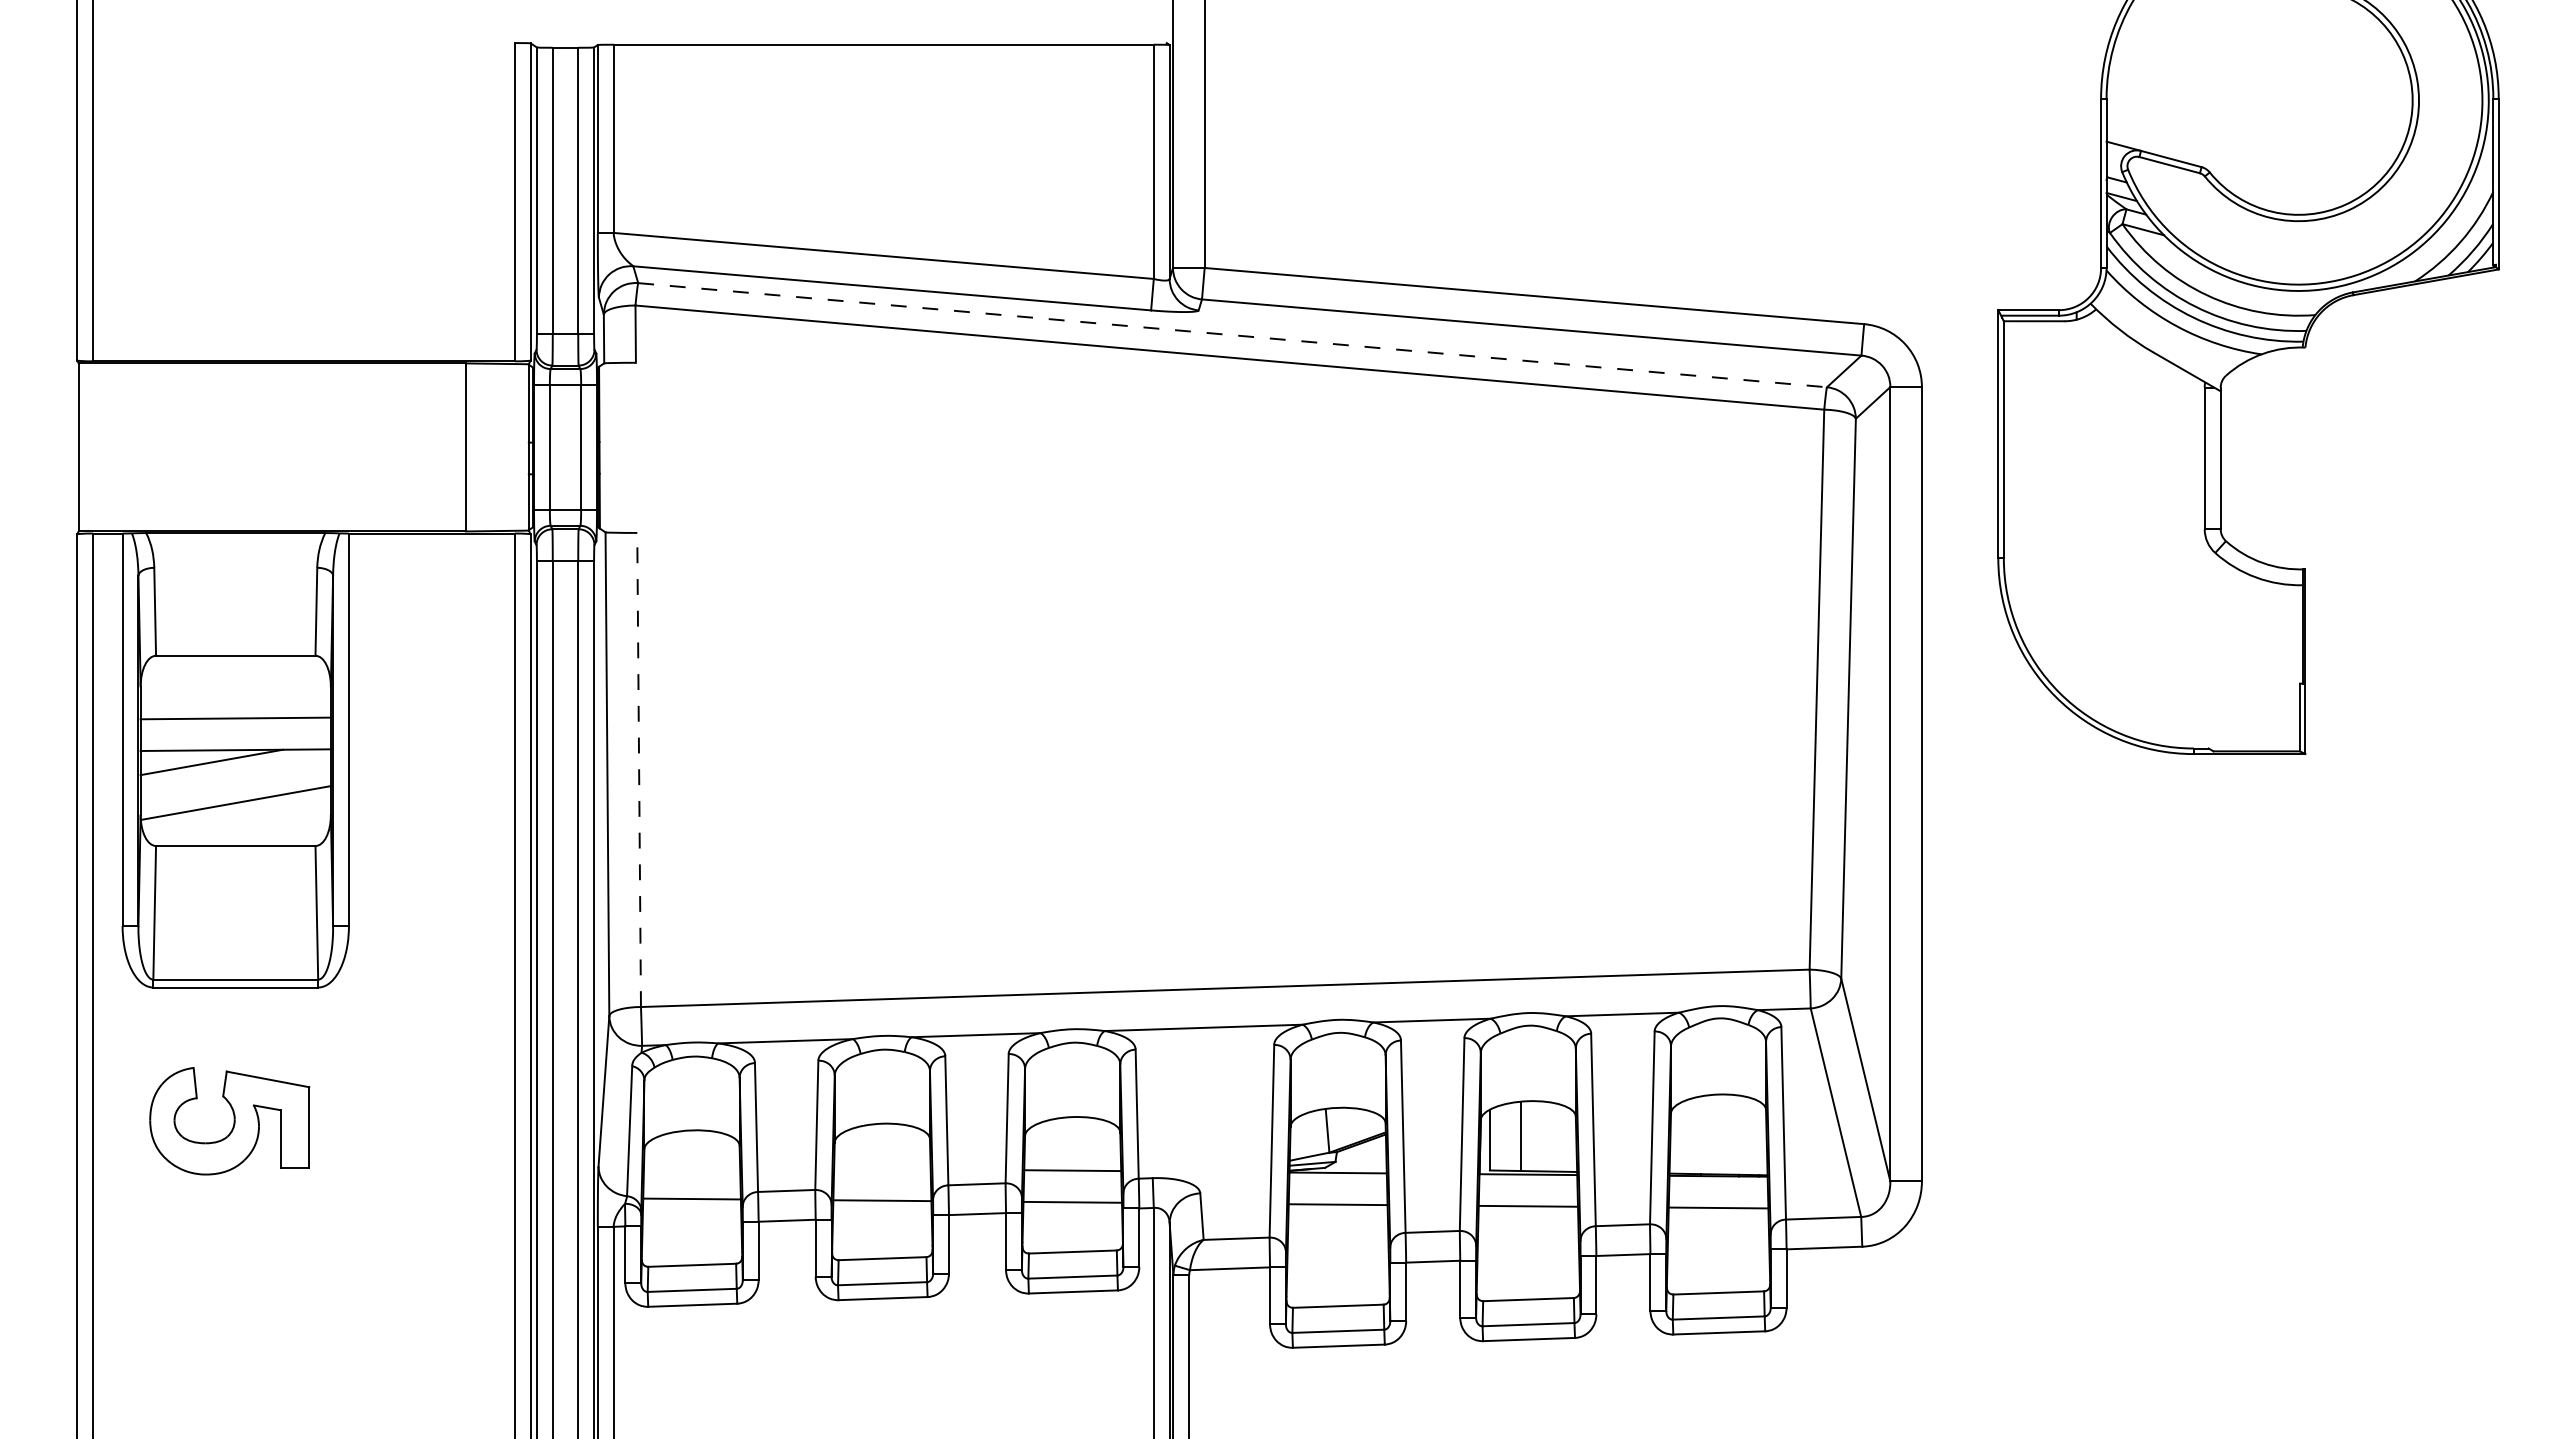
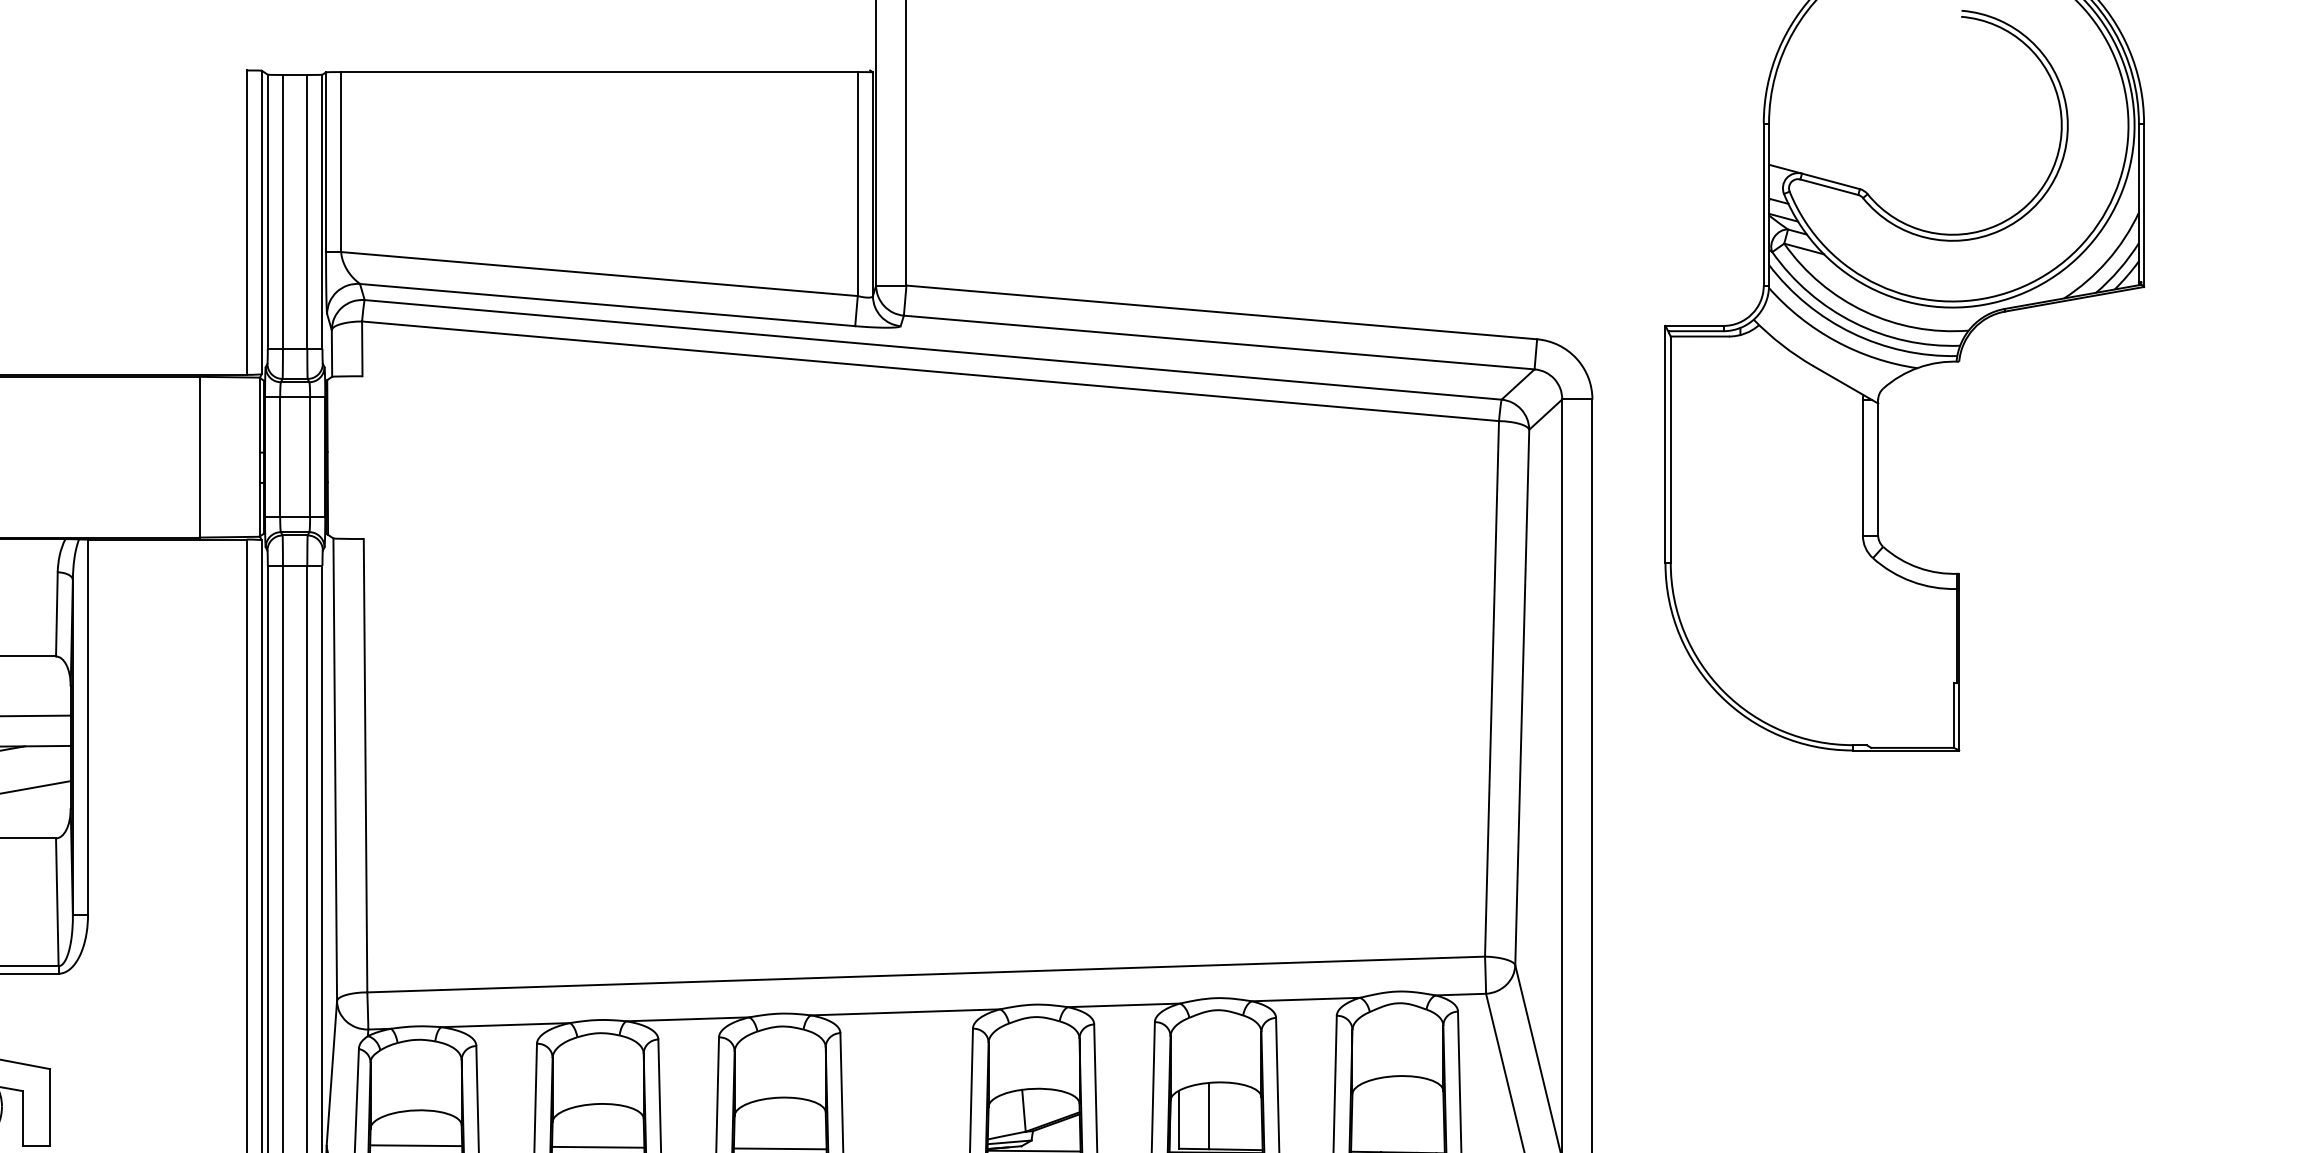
line: (1232, 335) -> (933, 350), dashed -> solid
line: (639, 769) -> (365, 765), dashed -> solid
line: (692, 1166) -> (416, 1144), added
line: (882, 1168) -> (598, 1146), added

